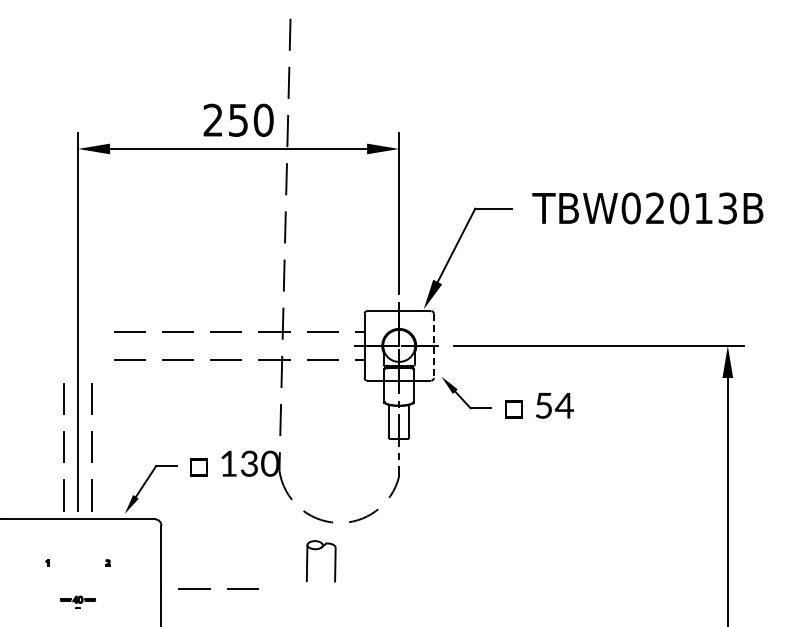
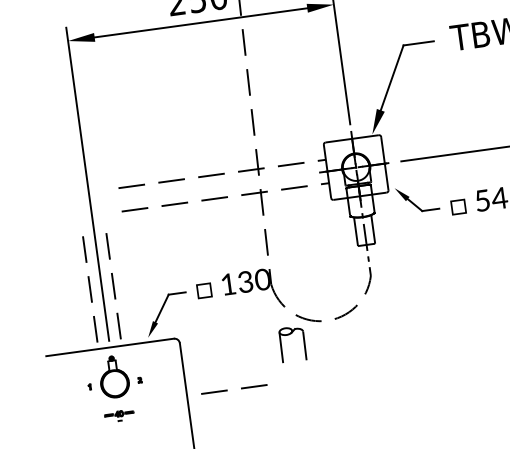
line: (433, 346) -> (384, 164), dashed -> solid
part: (316, 550) -> (287, 335), moved
part: (77, 554) -> (113, 376), added

